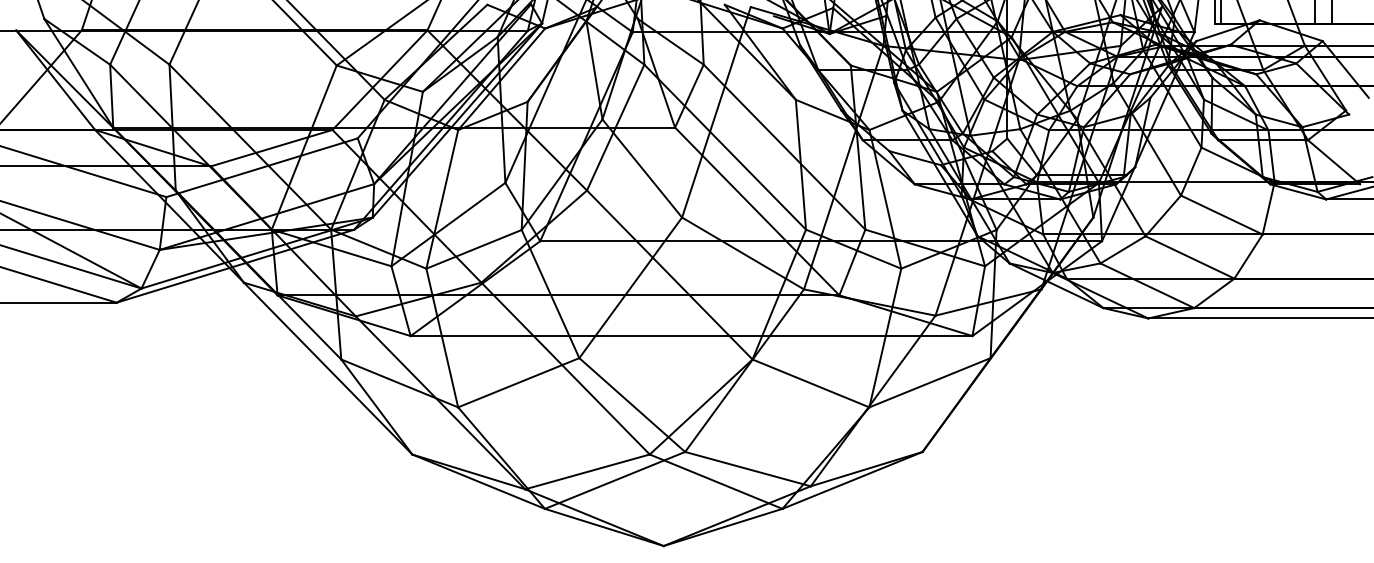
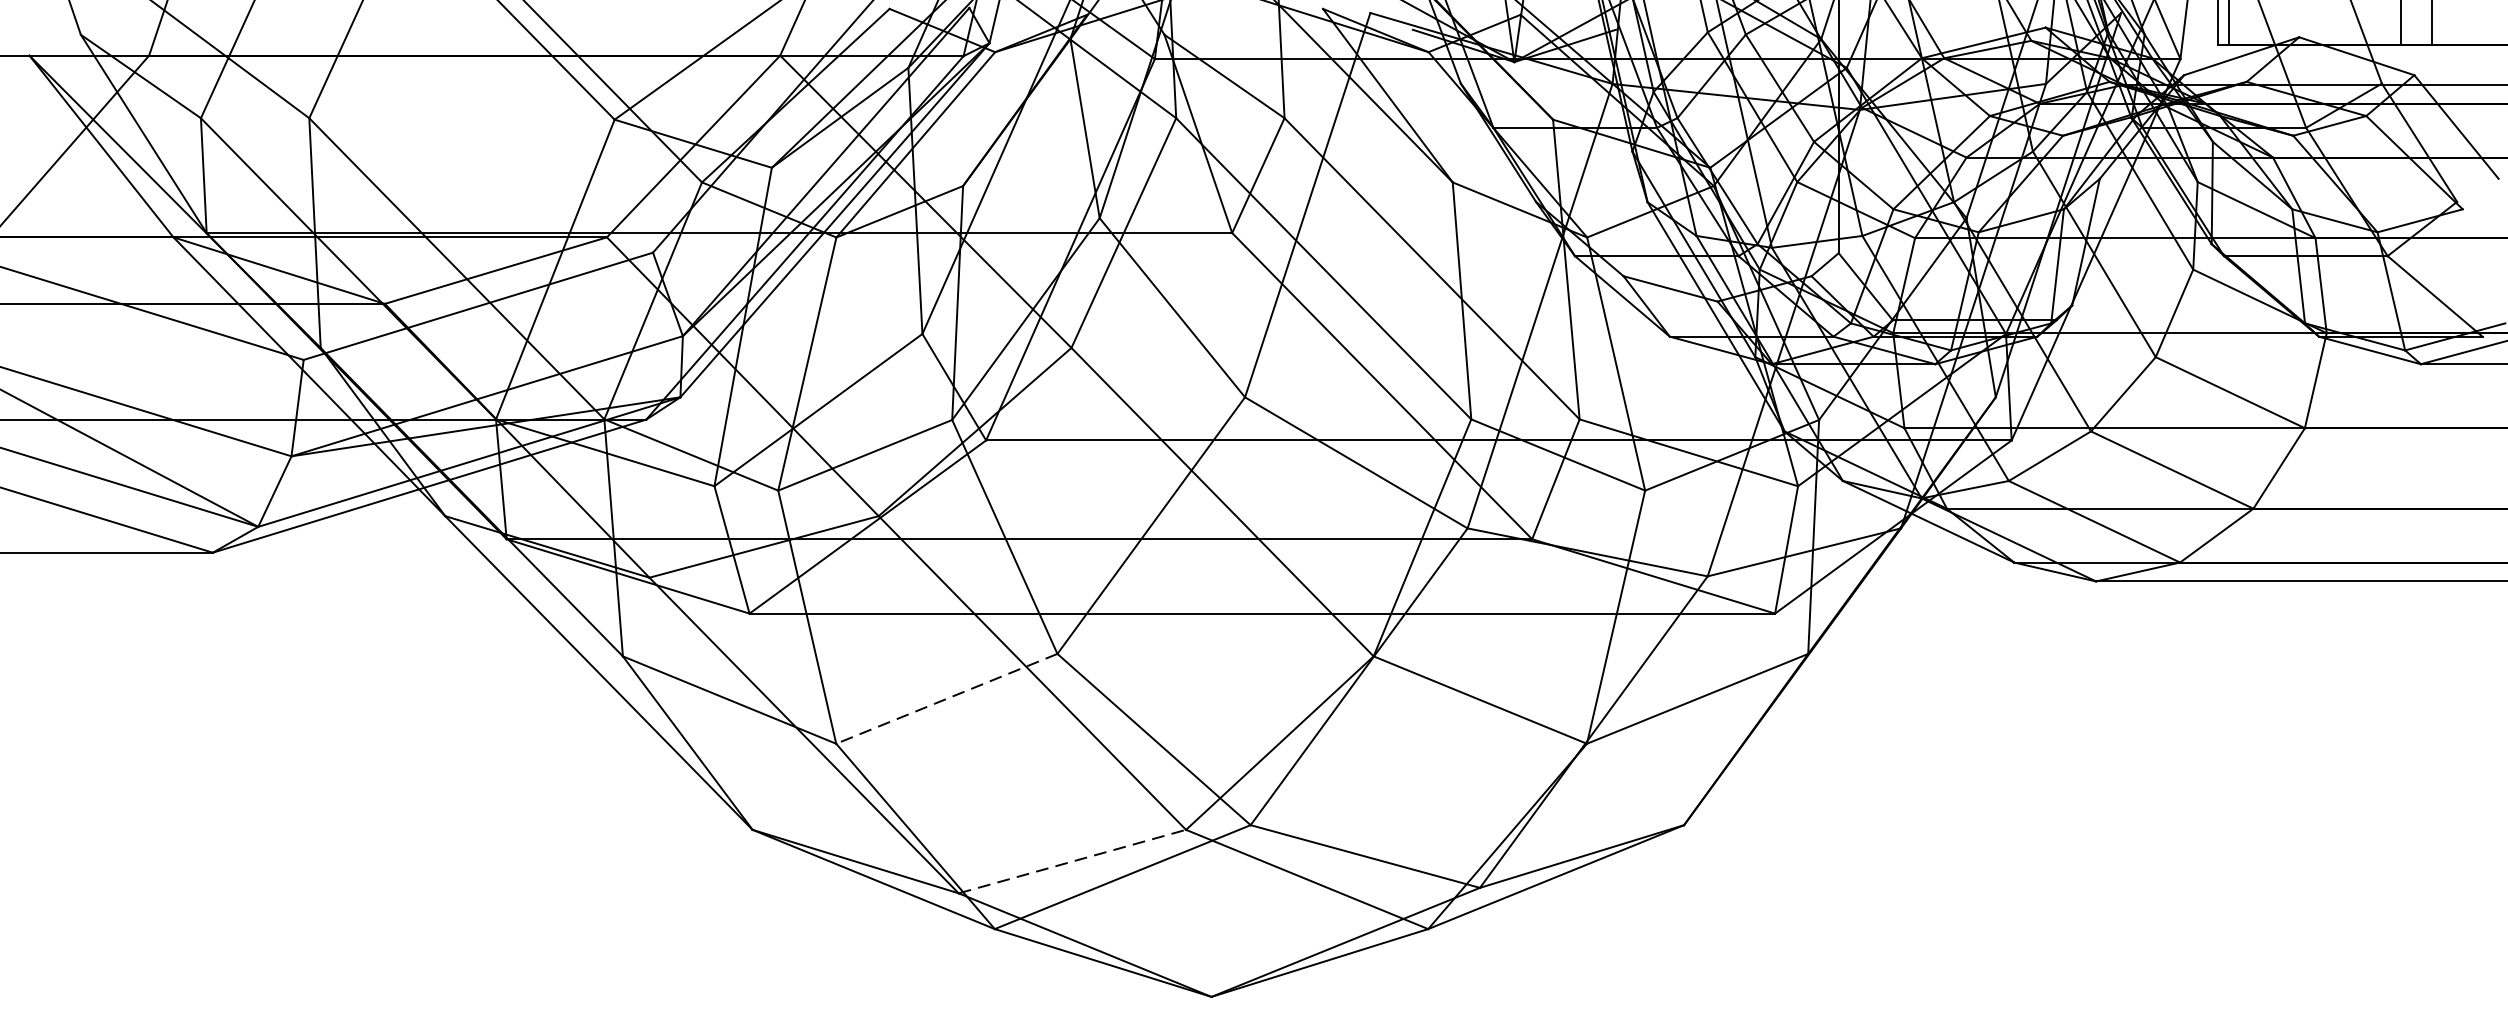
line: (518, 382) -> (946, 698), solid -> dashed
line: (587, 471) -> (1072, 860), solid -> dashed

